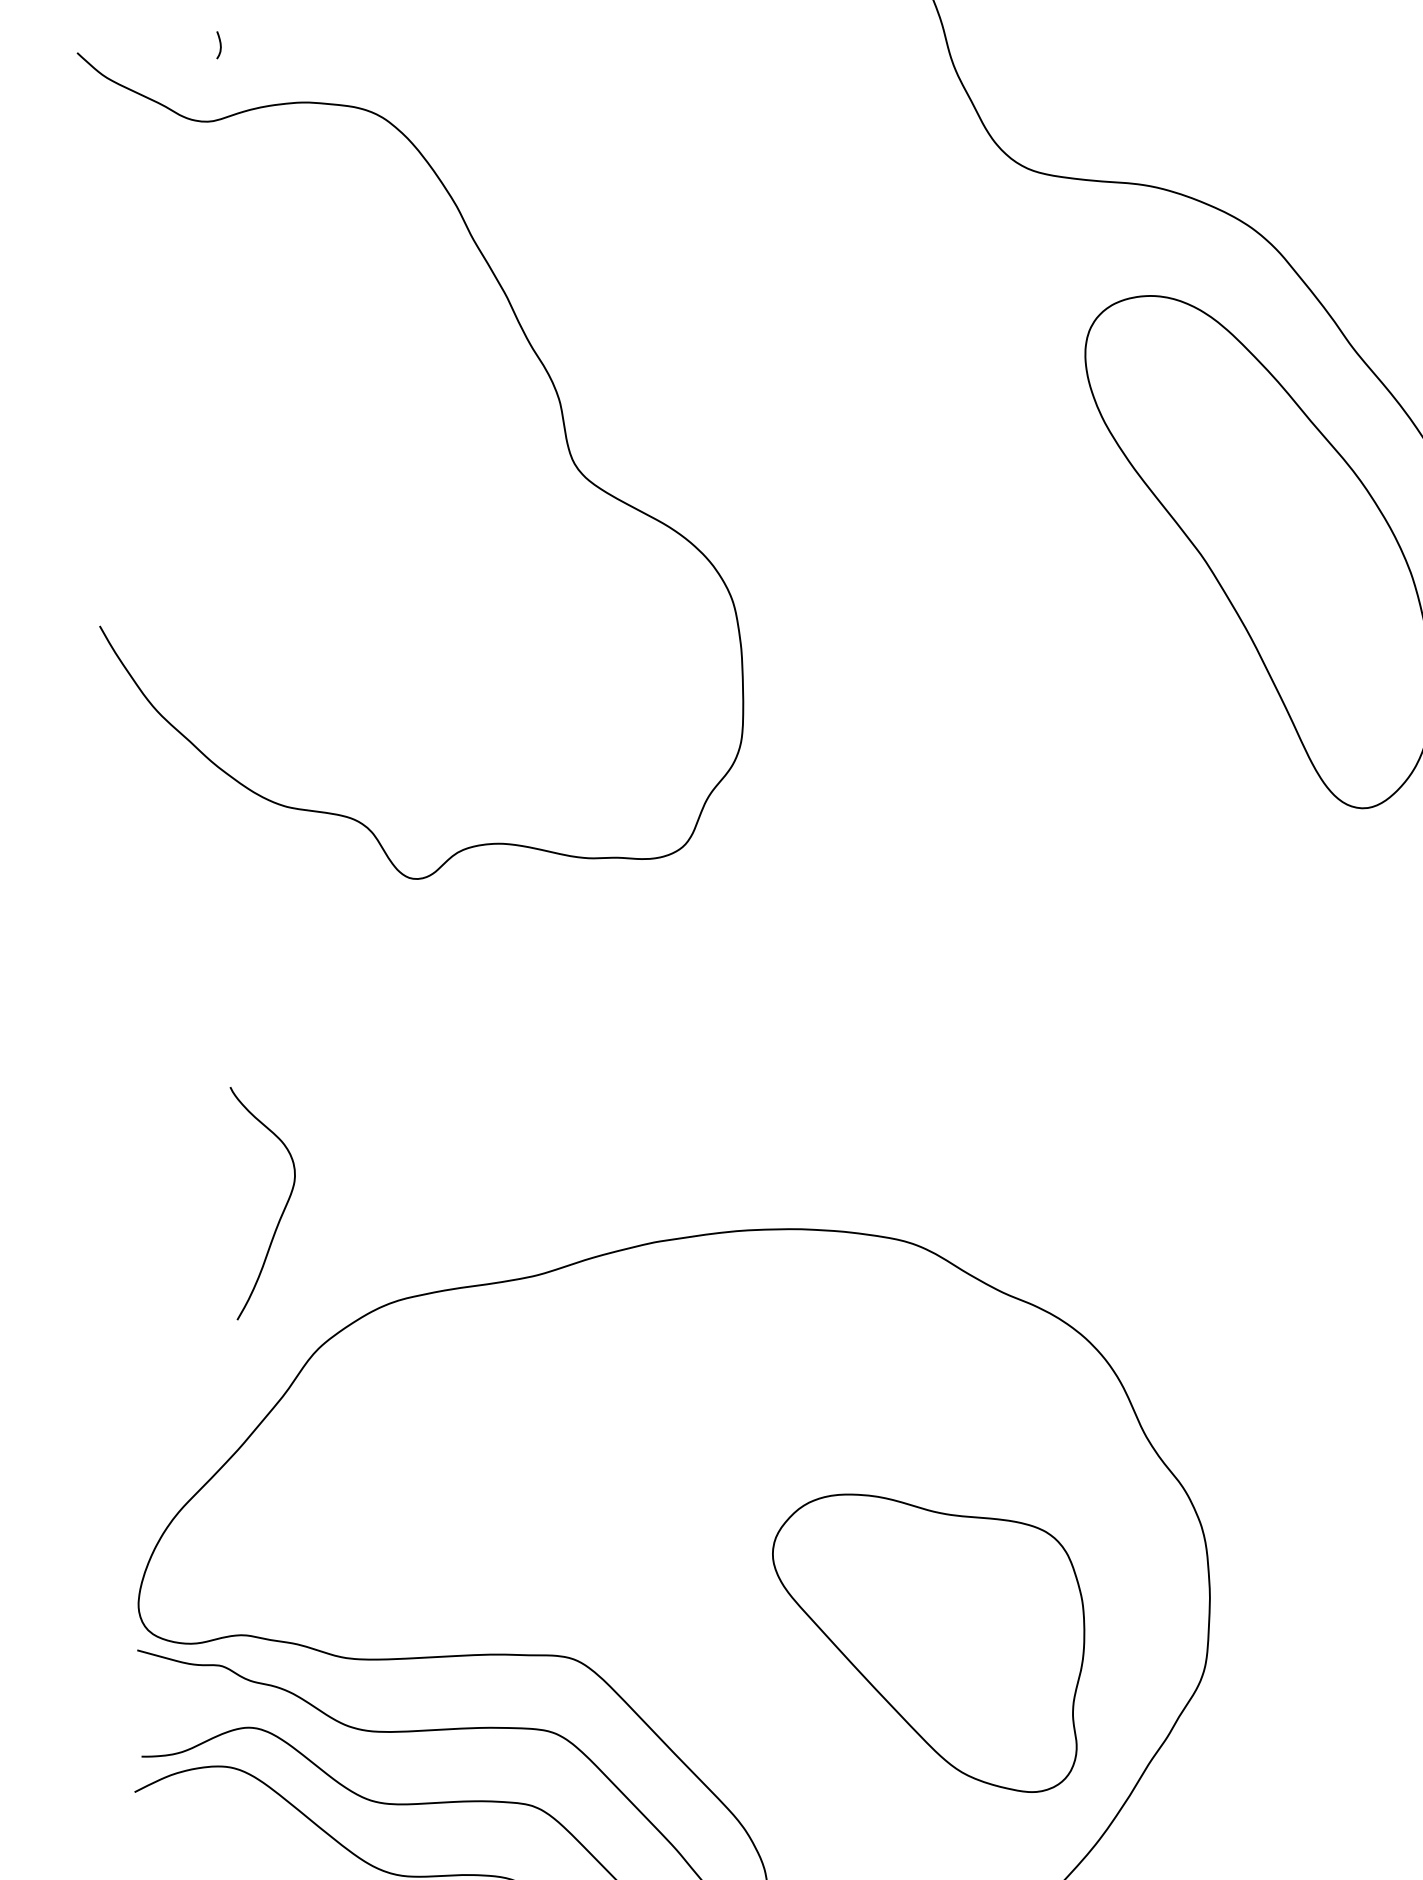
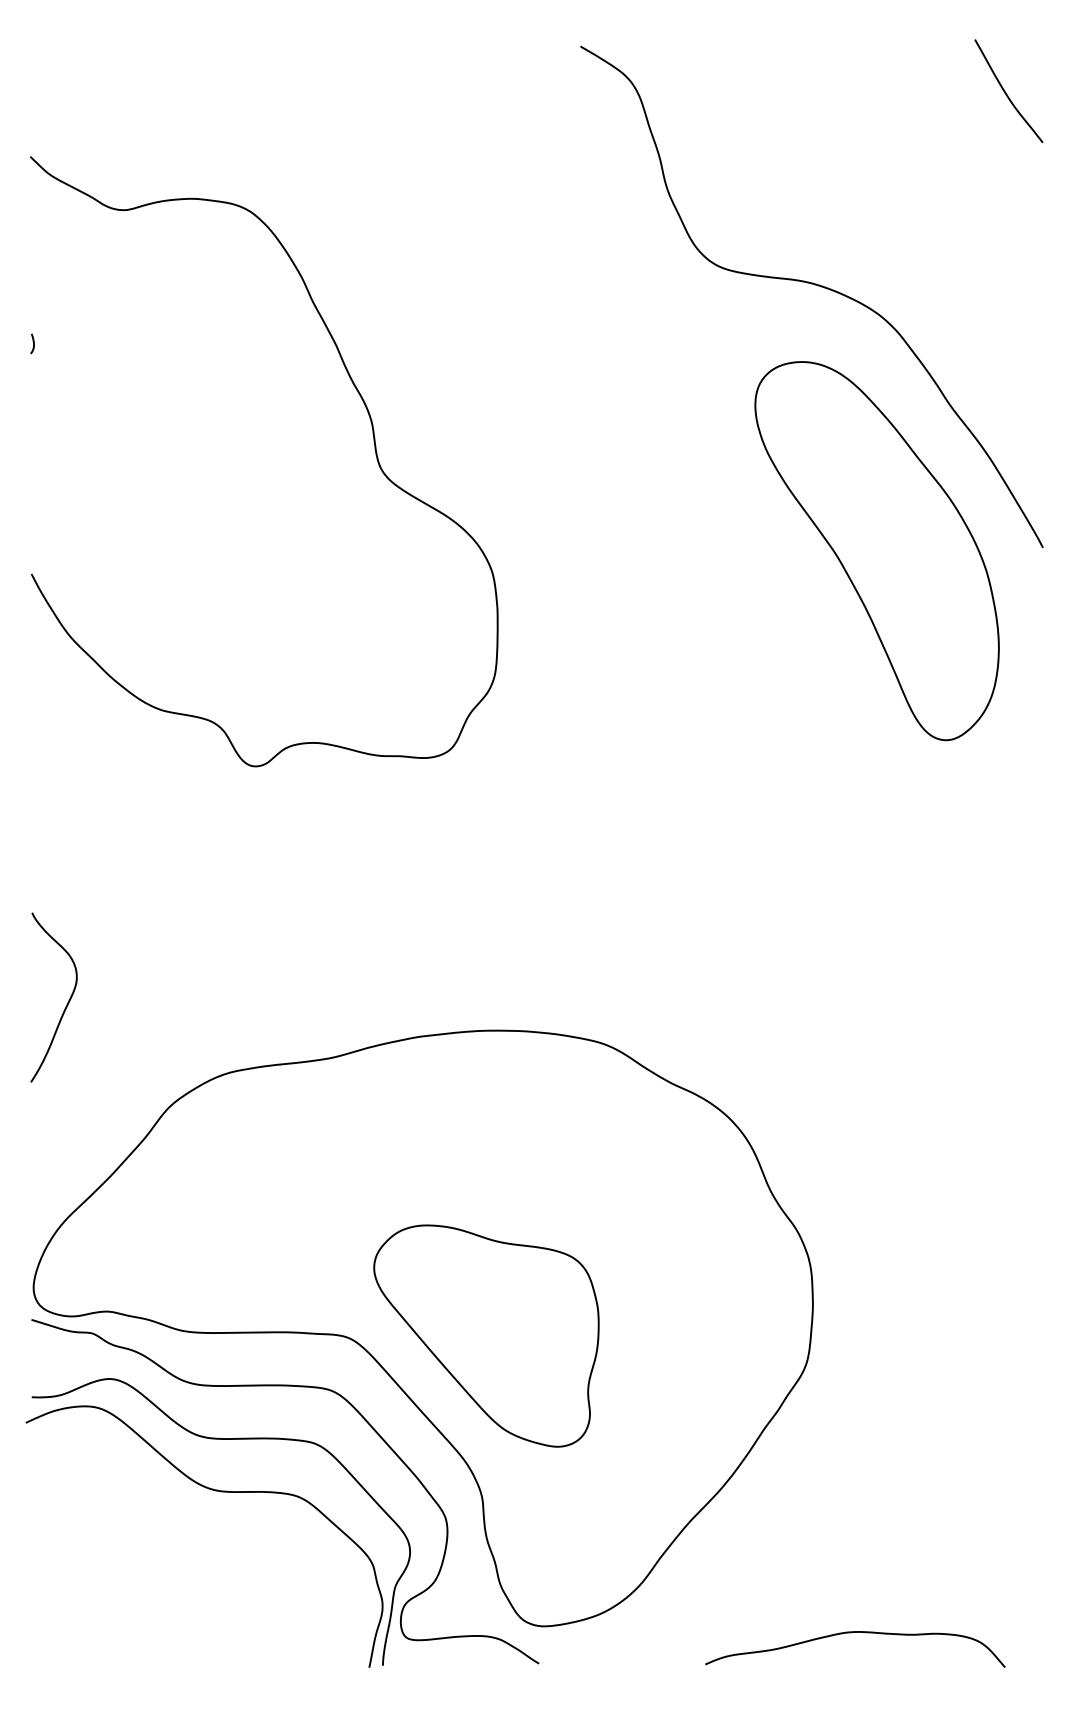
curve: (220, 44) -> (33, 343), moved
curve: (282, 1211) -> (66, 1004), moved
part: (930, 1642) -> (486, 1335), moved

